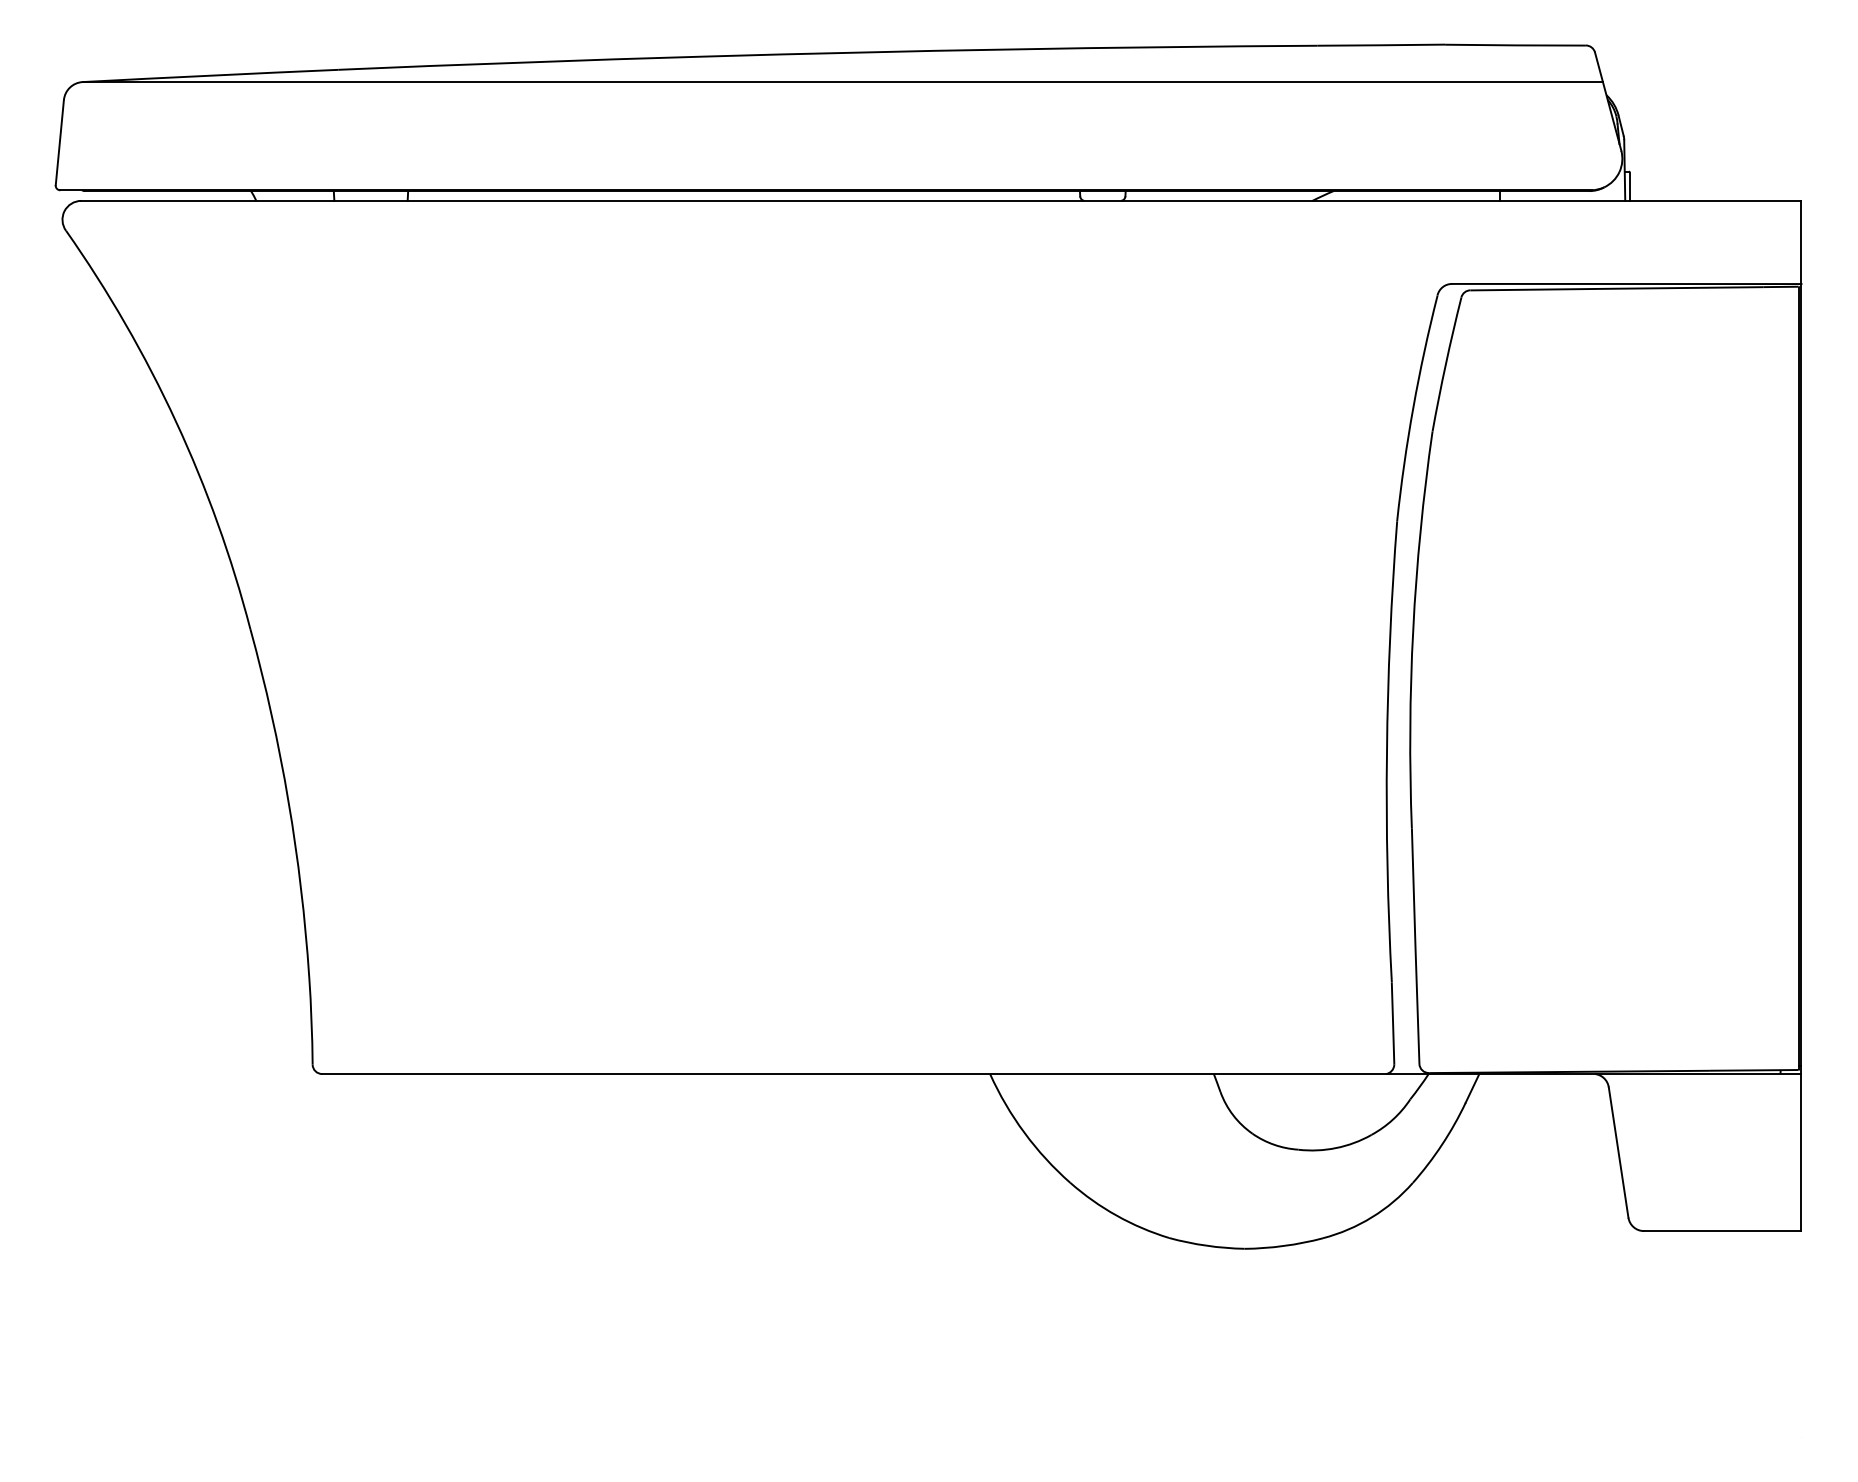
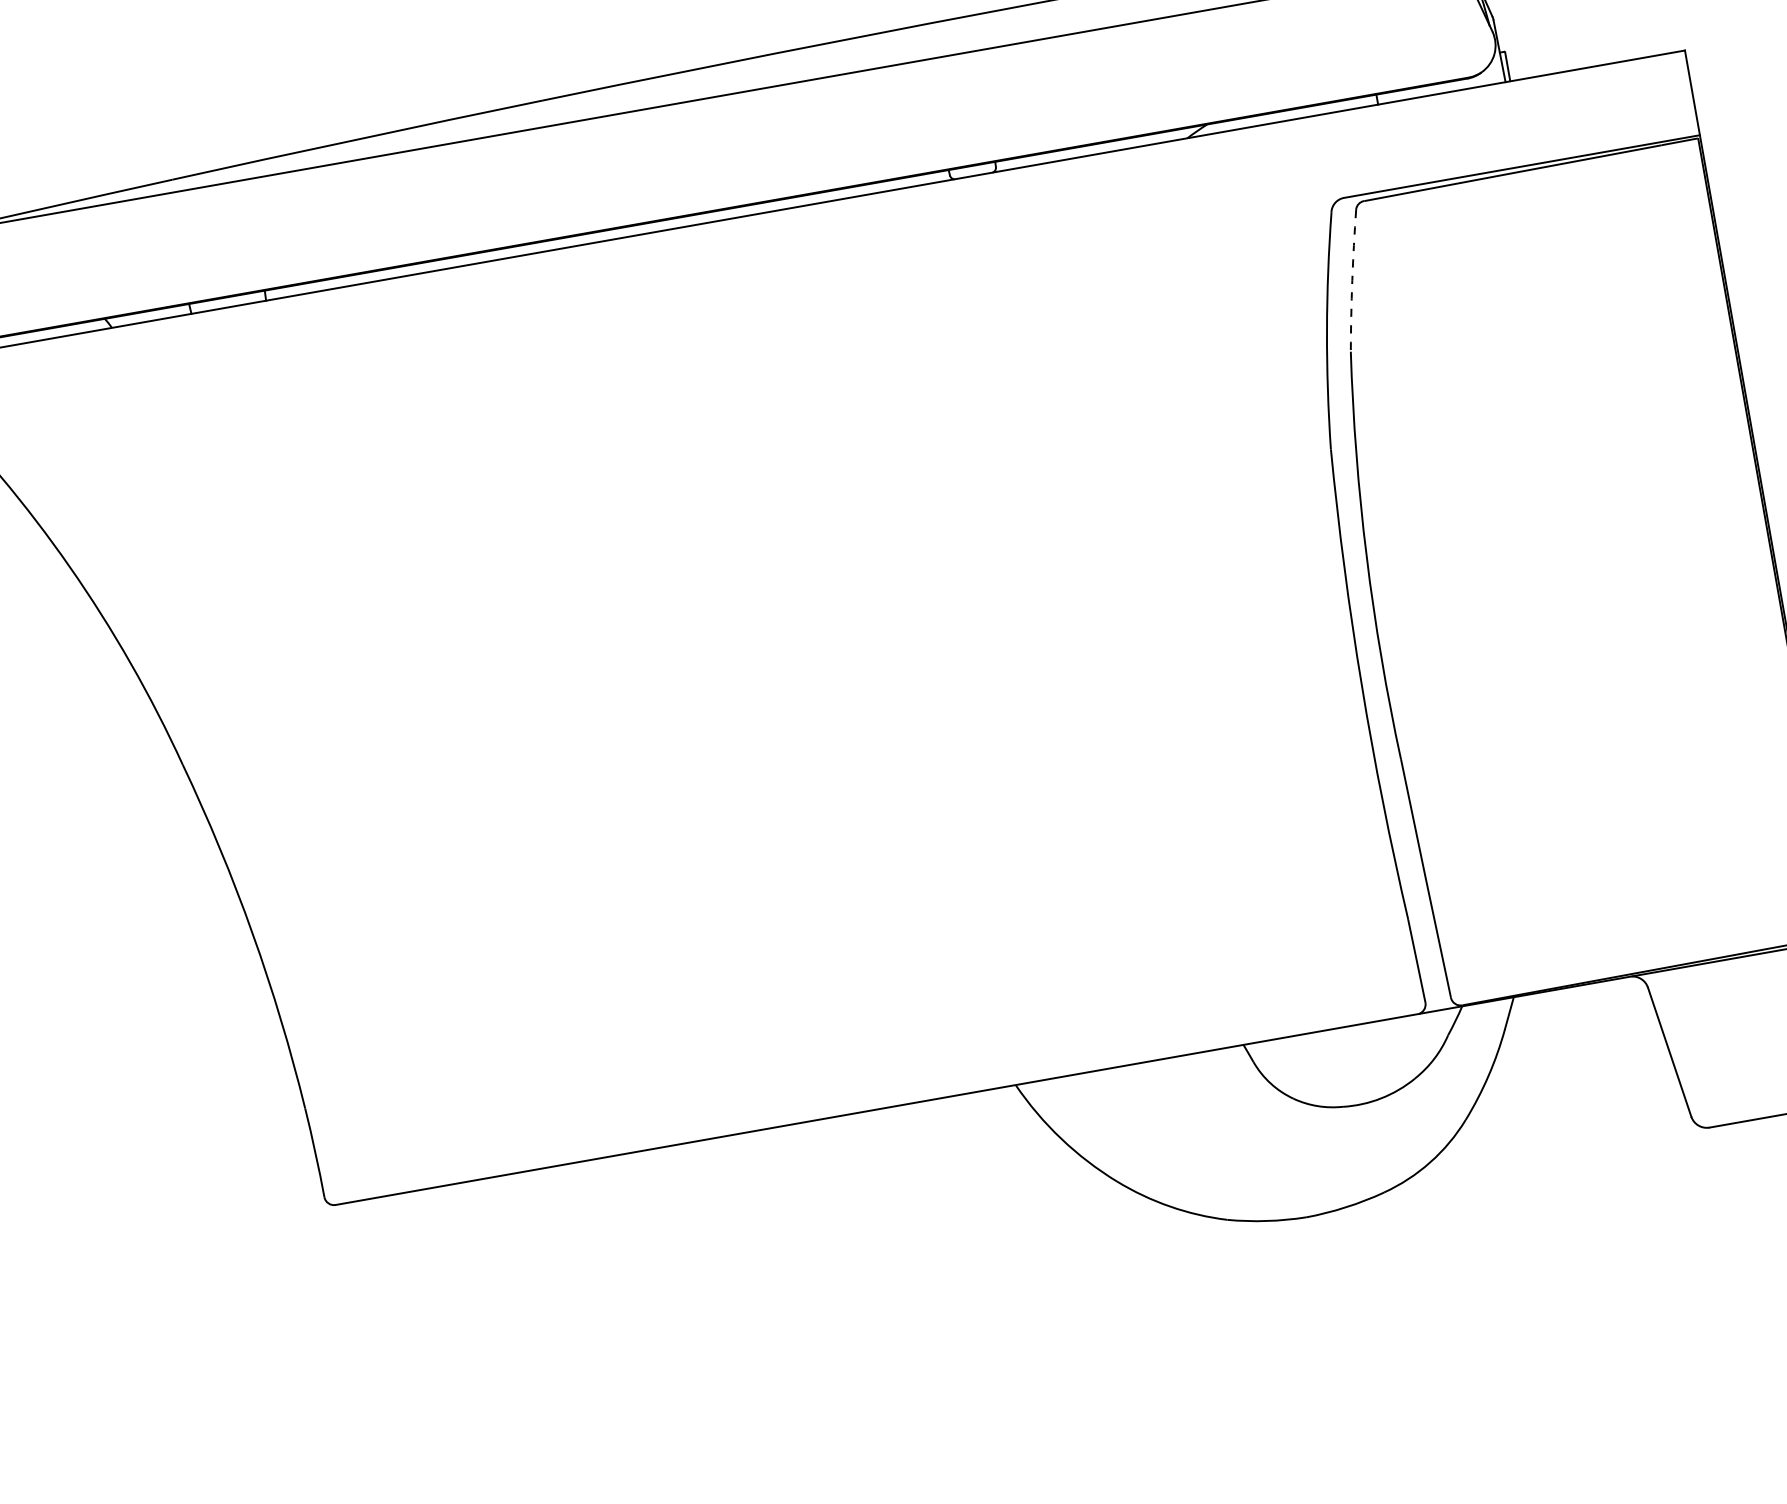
arc: (1445, 364) -> (1351, 281), solid -> dashed

